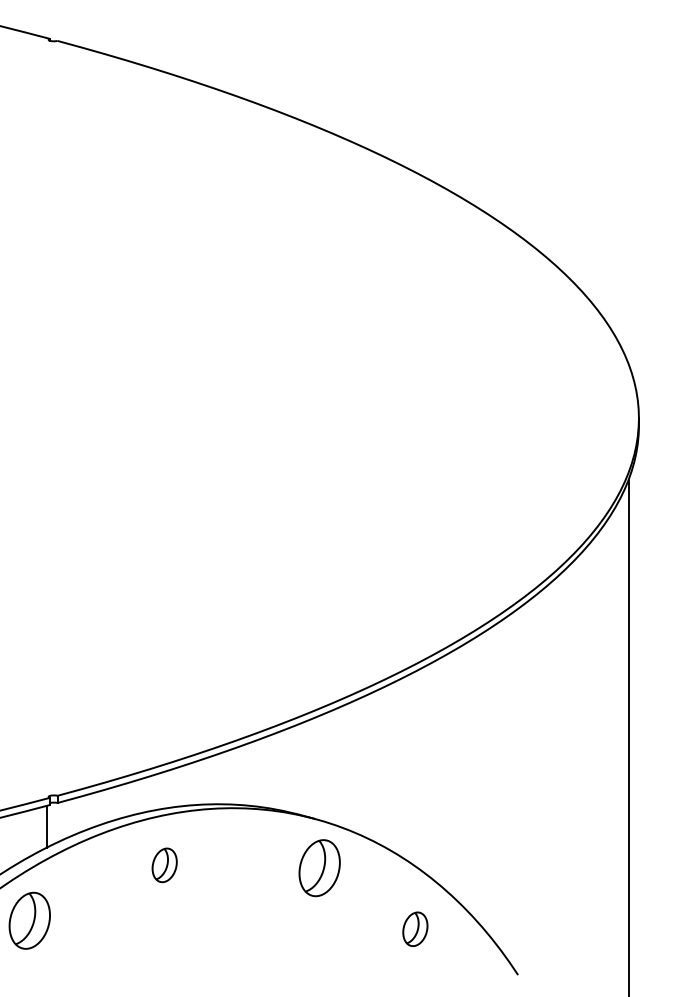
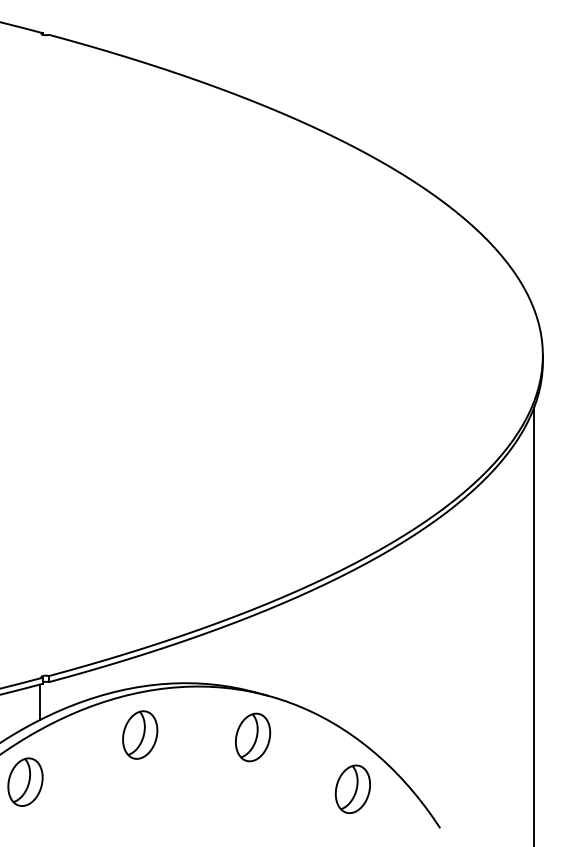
part: (164, 865) -> (139, 735), size x1.67
part: (319, 868) -> (252, 737), moved
part: (415, 929) -> (353, 789), size x1.67

